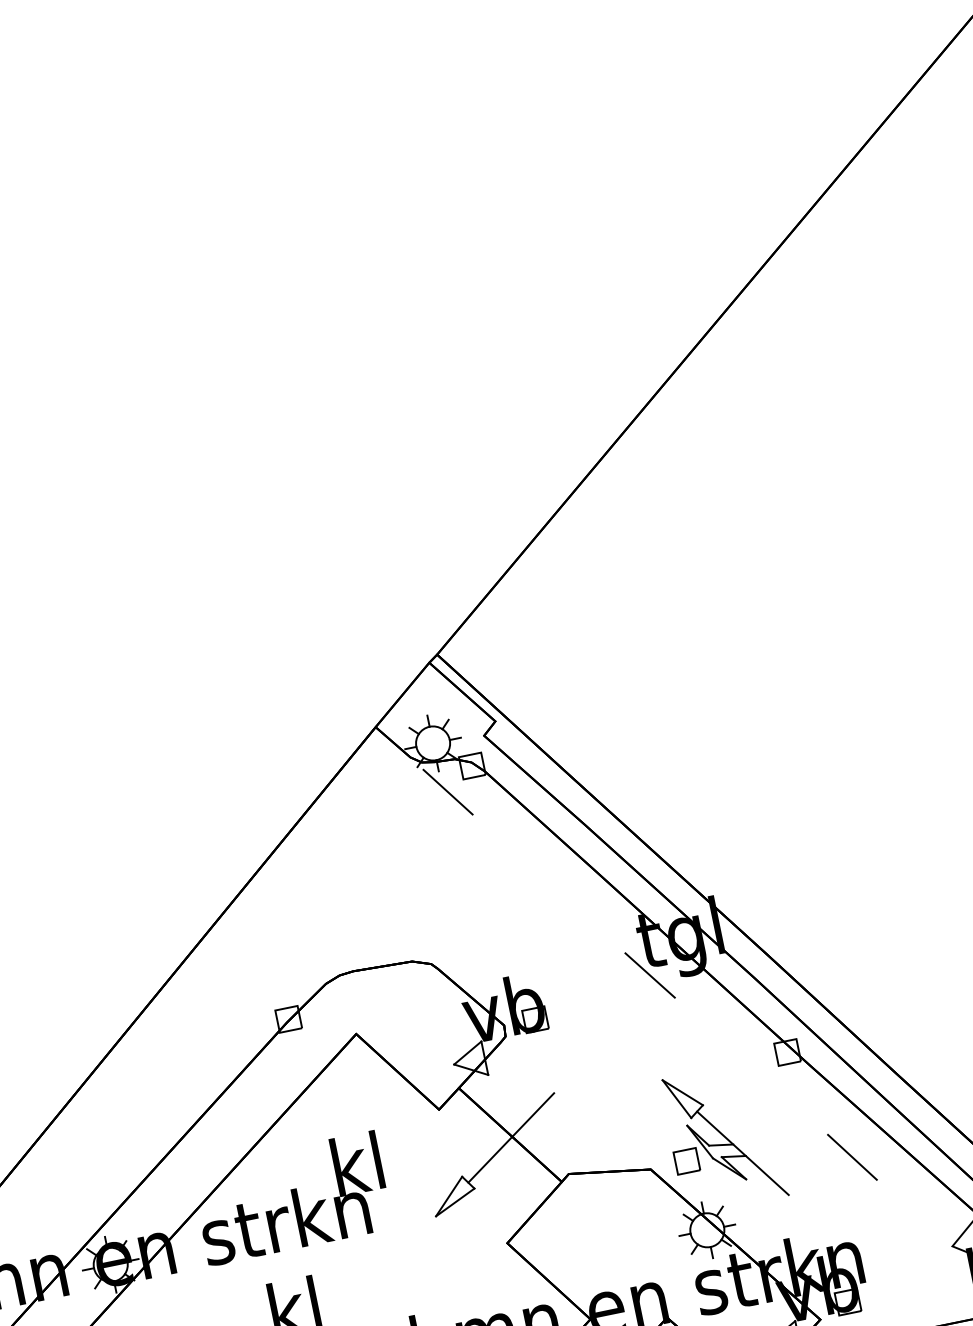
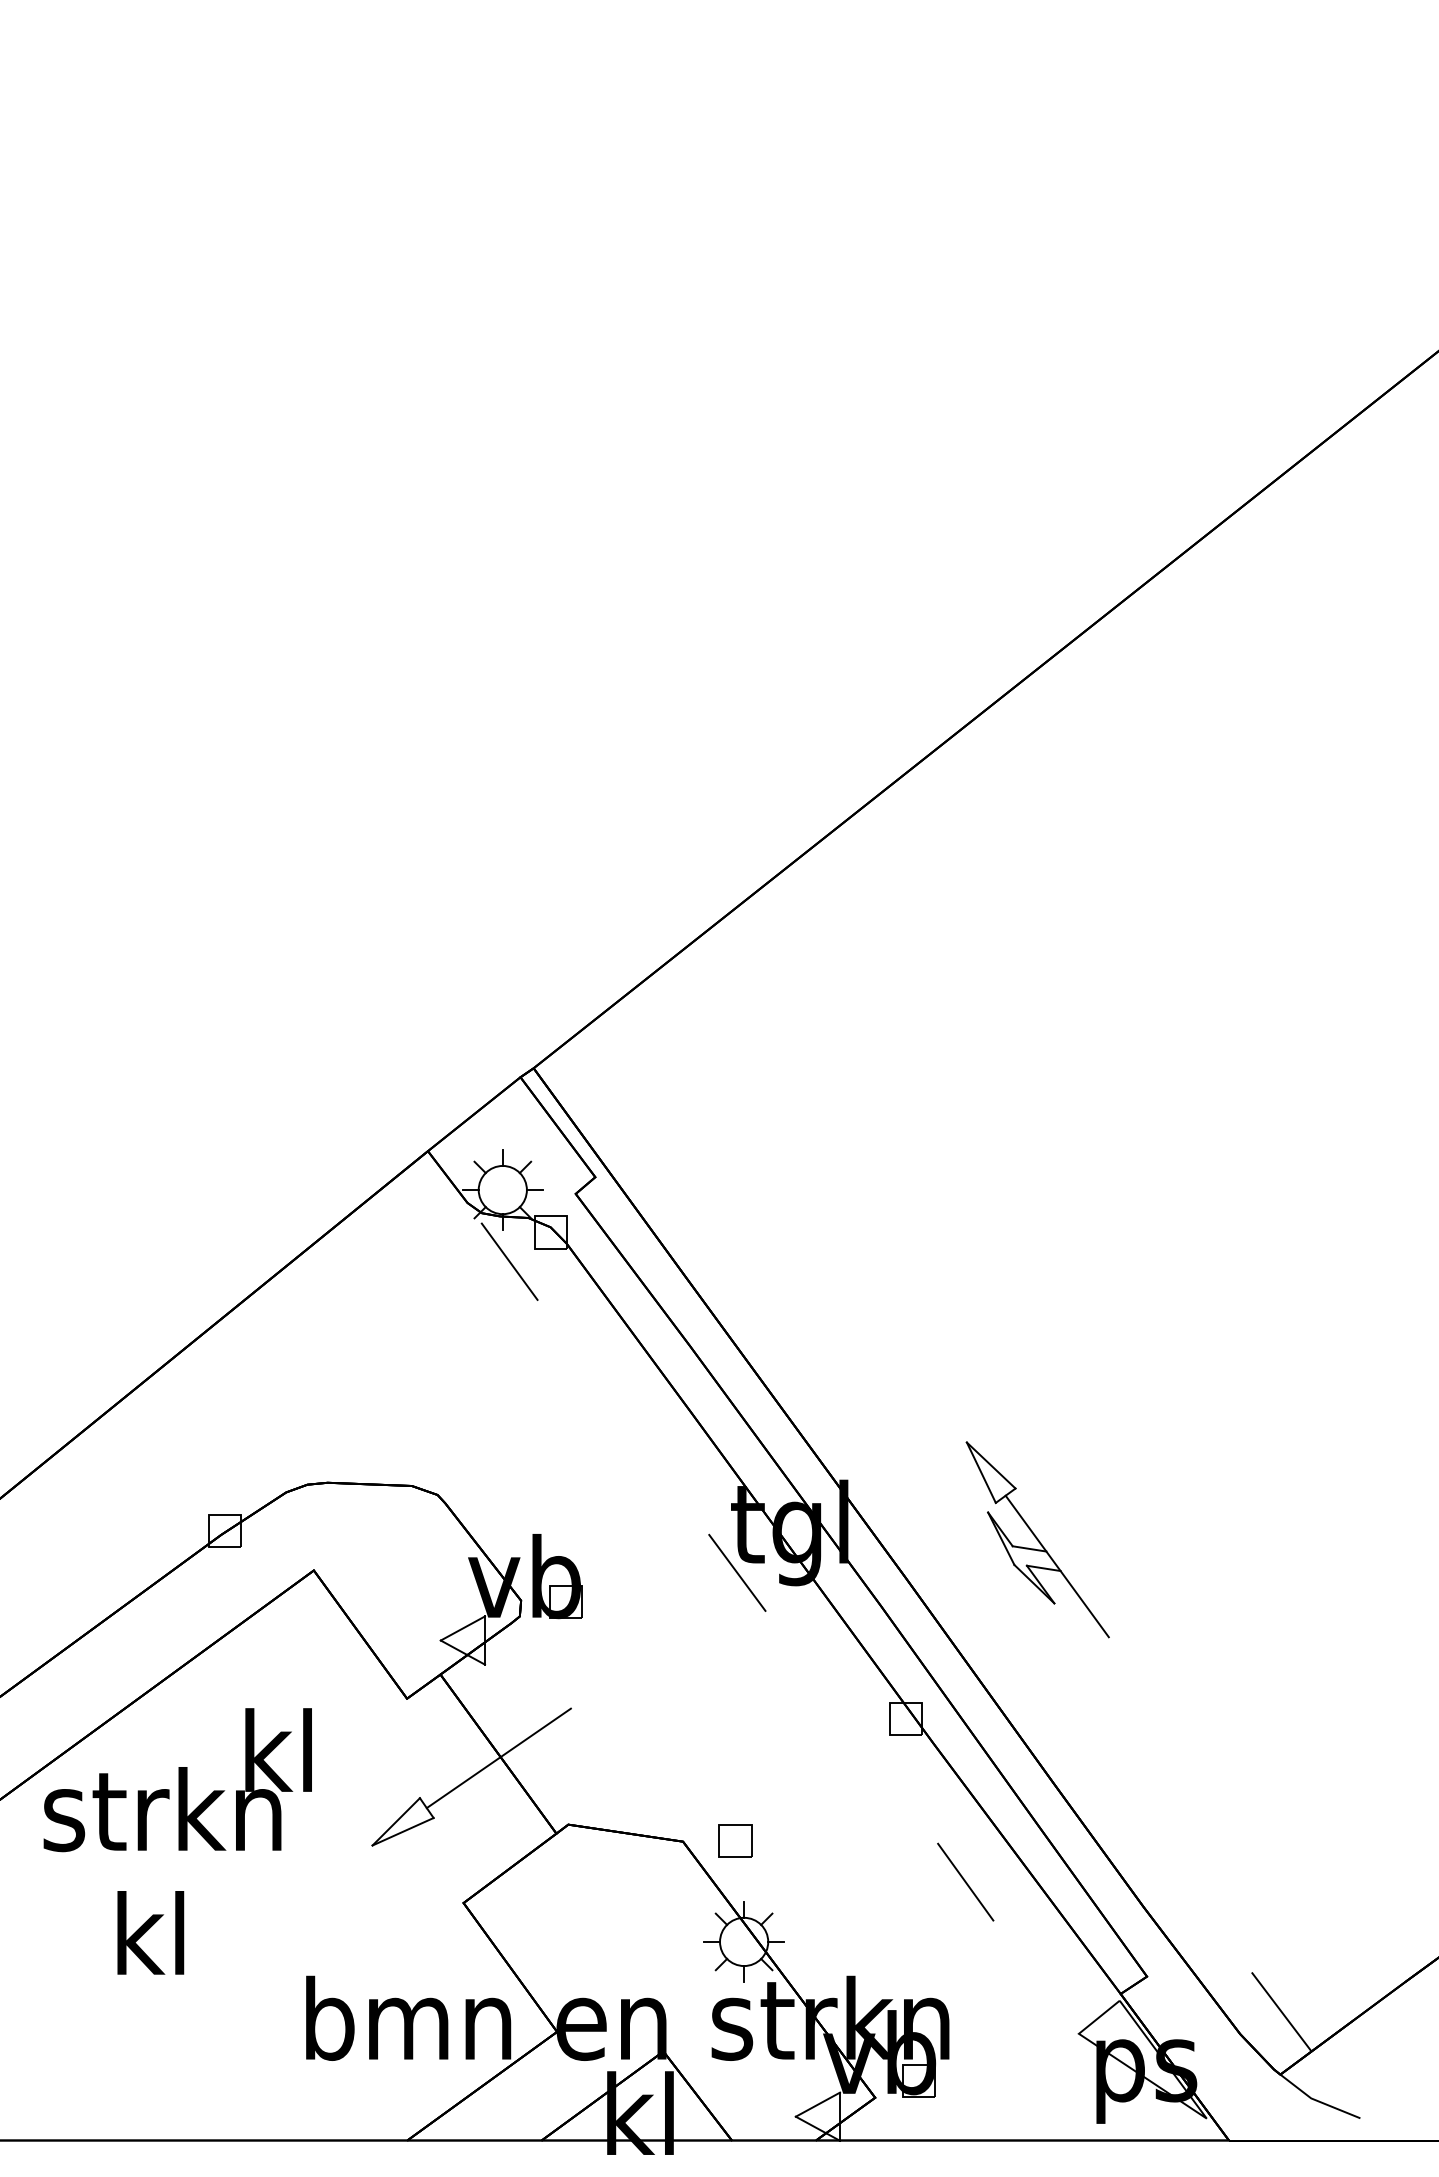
part: (725, 1137) -> (1037, 1539), moved

